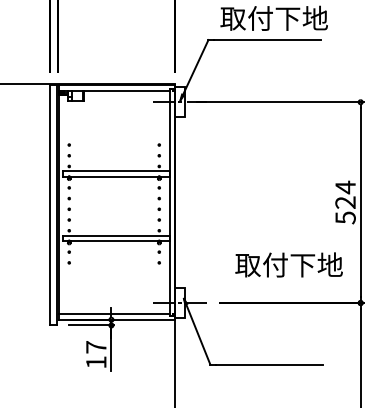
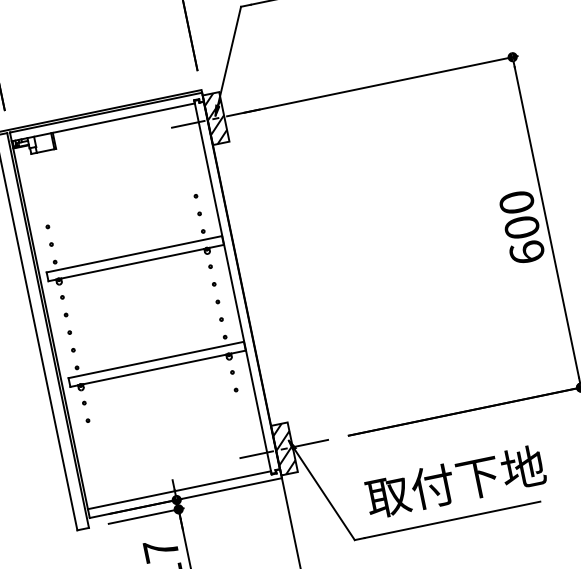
hatch: (180, 102) -> (216, 119), added
text: (345, 202) -> (521, 227), 524 -> 600
text: (288, 264) -> (454, 481), moved
hatch: (180, 302) -> (284, 448), added

